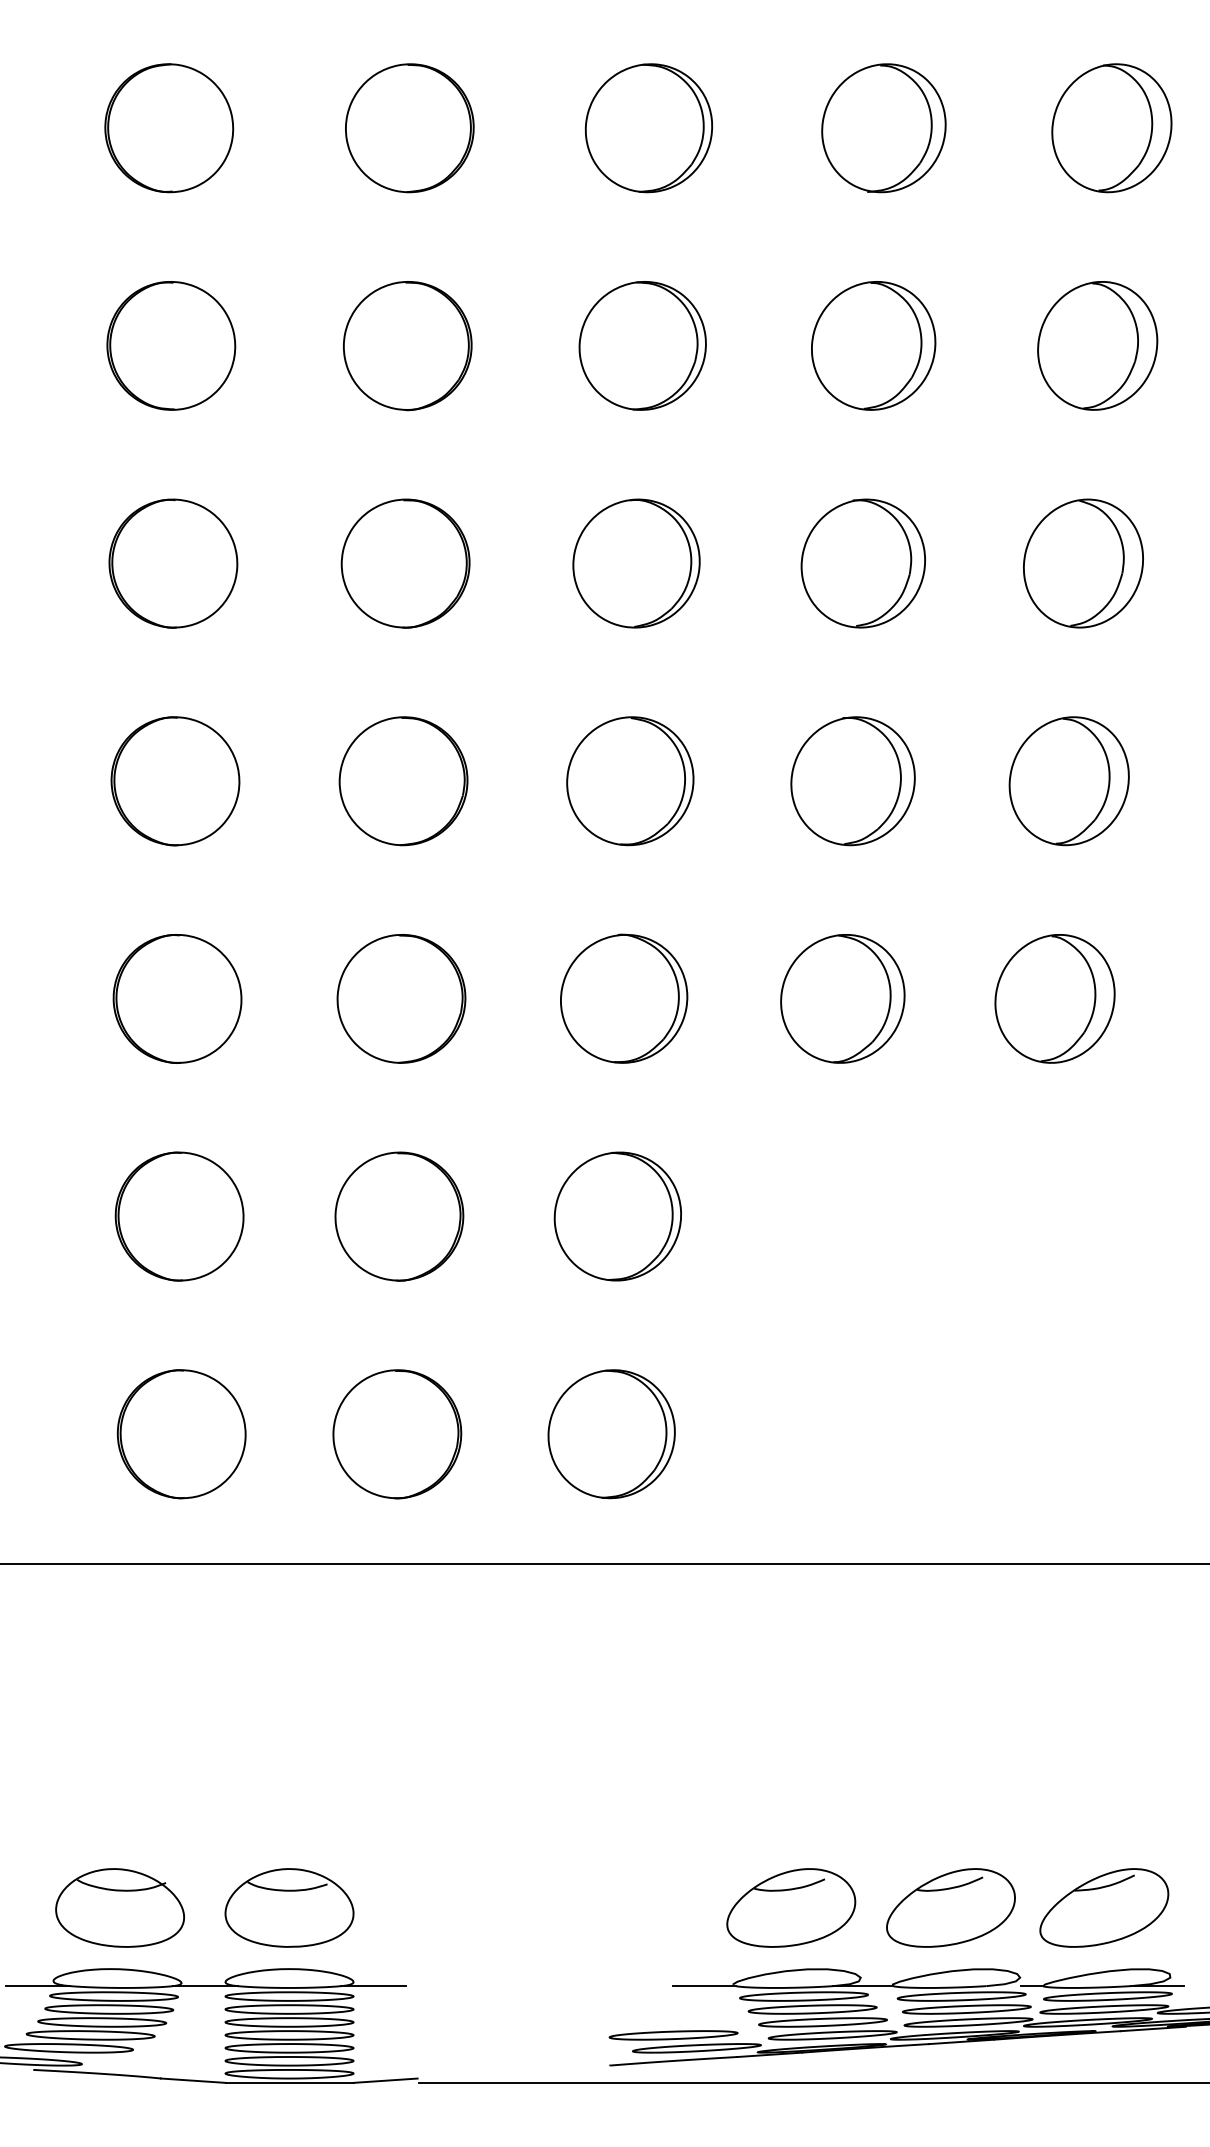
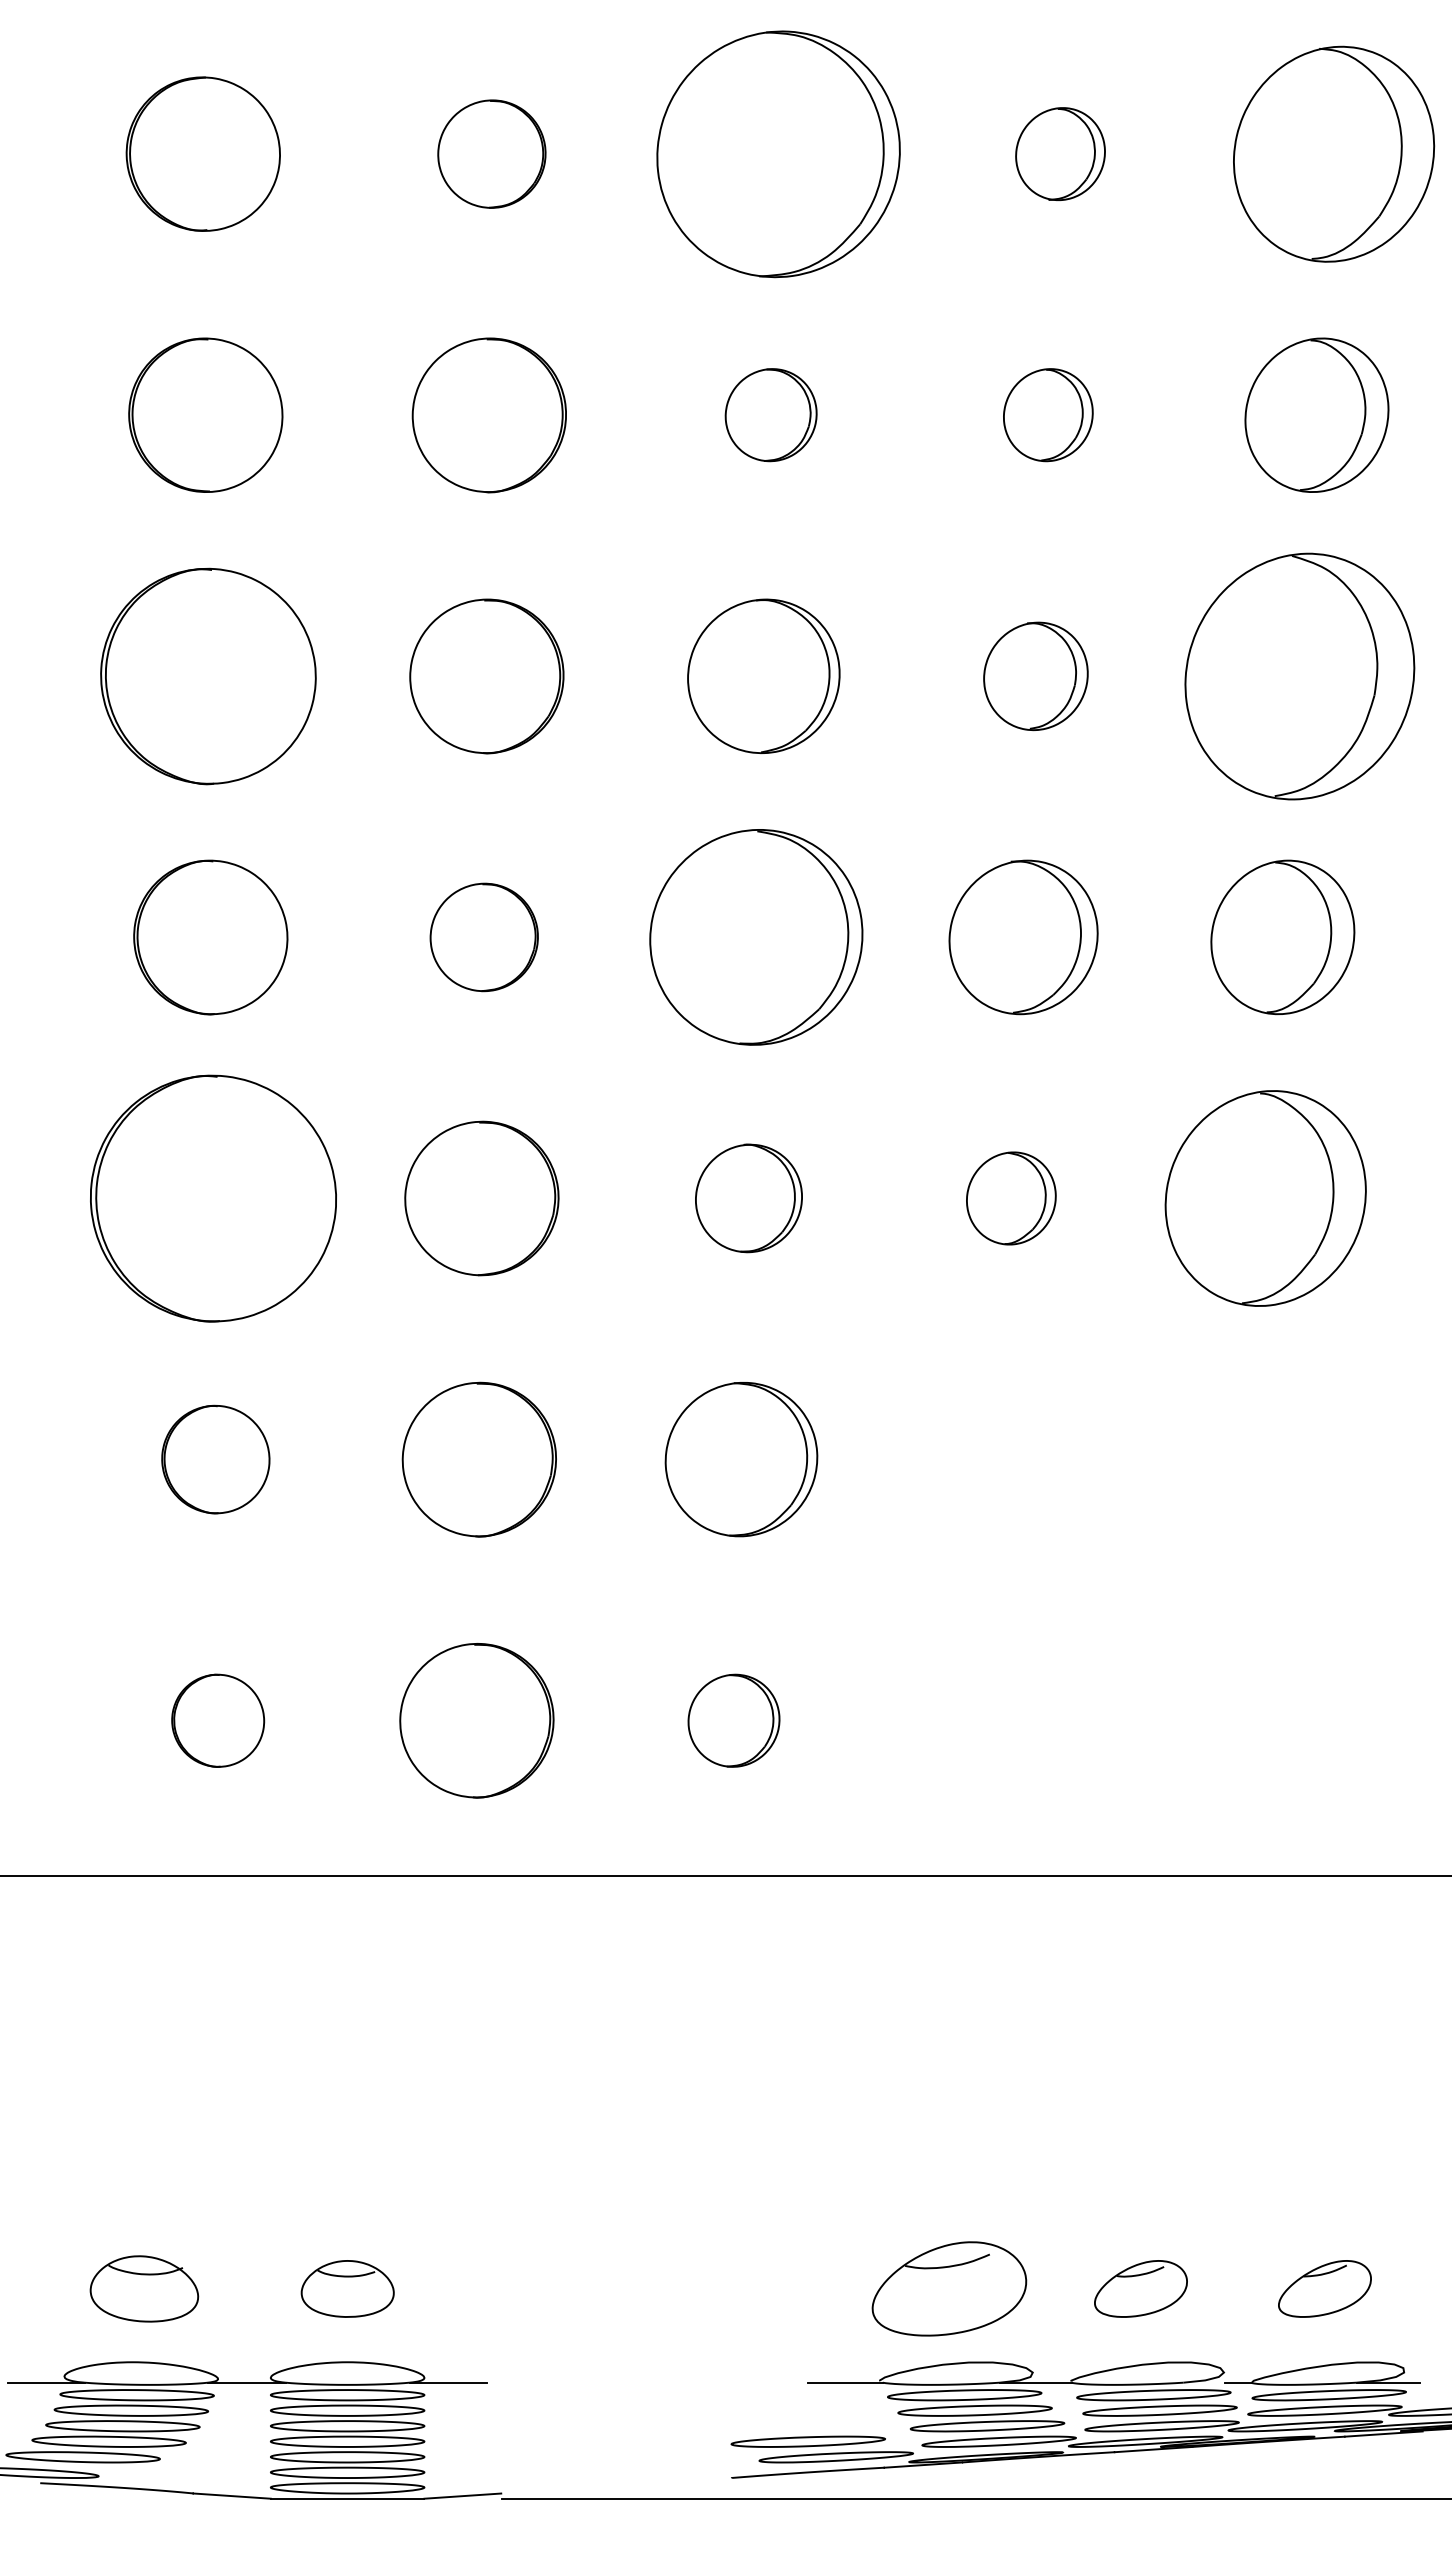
part: (409, 127) -> (491, 153), size x0.7
part: (648, 127) -> (778, 153), size x1.6
part: (883, 127) -> (1060, 153), size x0.6
part: (1111, 127) -> (1333, 153), size x1.4
part: (642, 345) -> (770, 414), size x0.6
part: (873, 345) -> (1048, 414), size x0.6
part: (1083, 562) -> (1299, 675), size x1.6
part: (172, 563) -> (207, 676), size x1.4
part: (863, 563) -> (1035, 676), size x0.7
part: (402, 781) -> (483, 937), size x0.7
part: (630, 781) -> (756, 937), size x1.4
part: (176, 998) -> (212, 1198), size x1.6
part: (623, 998) -> (748, 1198), size x0.7
part: (843, 998) -> (1011, 1198), size x0.6
part: (1054, 998) -> (1265, 1198), size x1.4
part: (179, 1216) -> (215, 1459), size x0.7
part: (181, 1434) -> (217, 1720), size x0.6
part: (611, 1434) -> (733, 1720), size x0.6
part: (120, 1907) -> (144, 2288), size x0.7
part: (289, 1907) -> (347, 2288), size x0.6
part: (950, 1907) -> (1140, 2288), size x0.6
part: (1103, 1907) -> (1324, 2288), size x0.6

